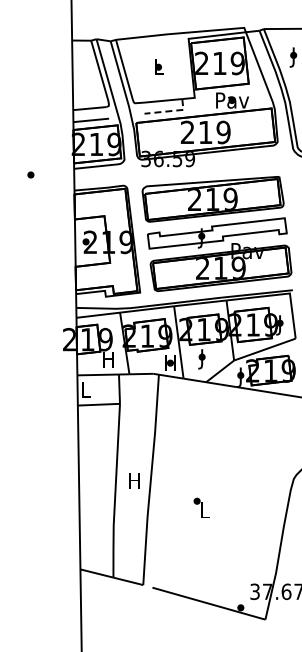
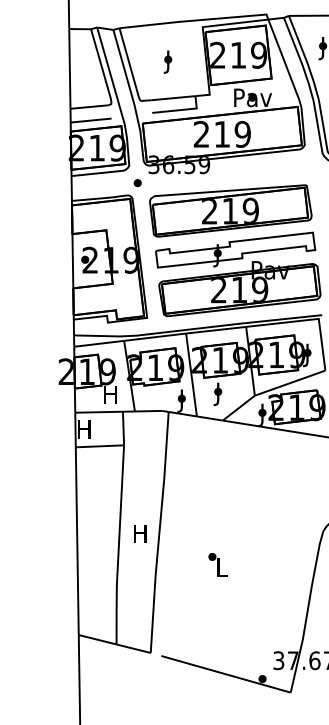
text: (158, 69) -> (168, 62), L -> J
line: (169, 111) -> (180, 110), dashed -> solid
part: (30, 174) -> (137, 182), moved
text: (170, 365) -> (181, 401), H -> J
text: (85, 389) -> (84, 428), L -> H

